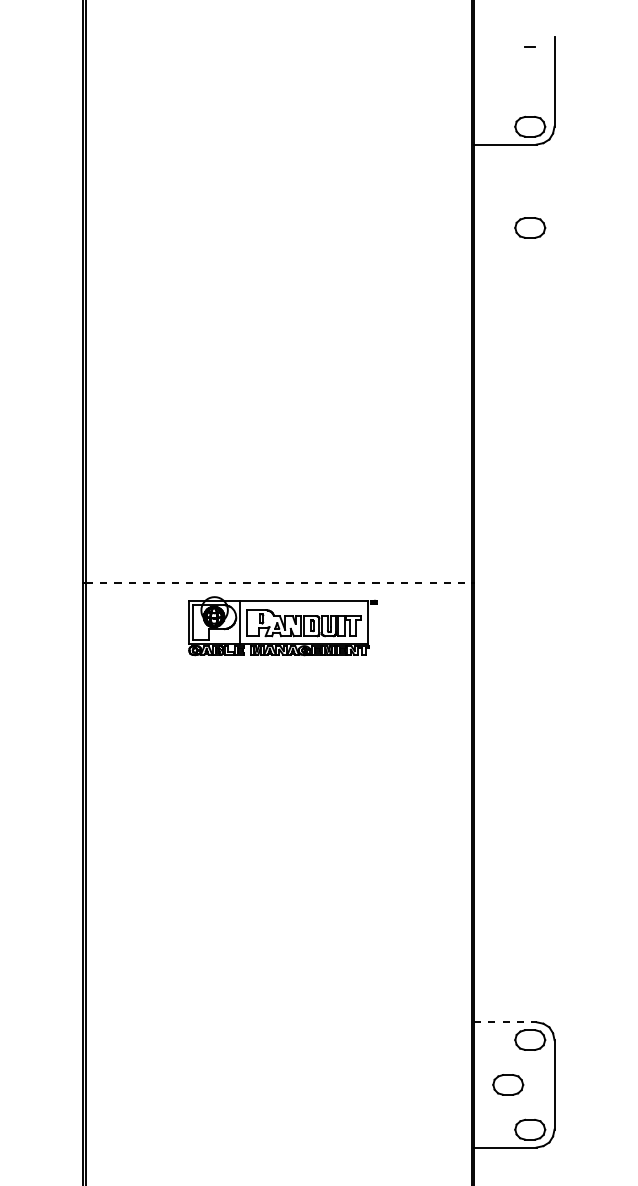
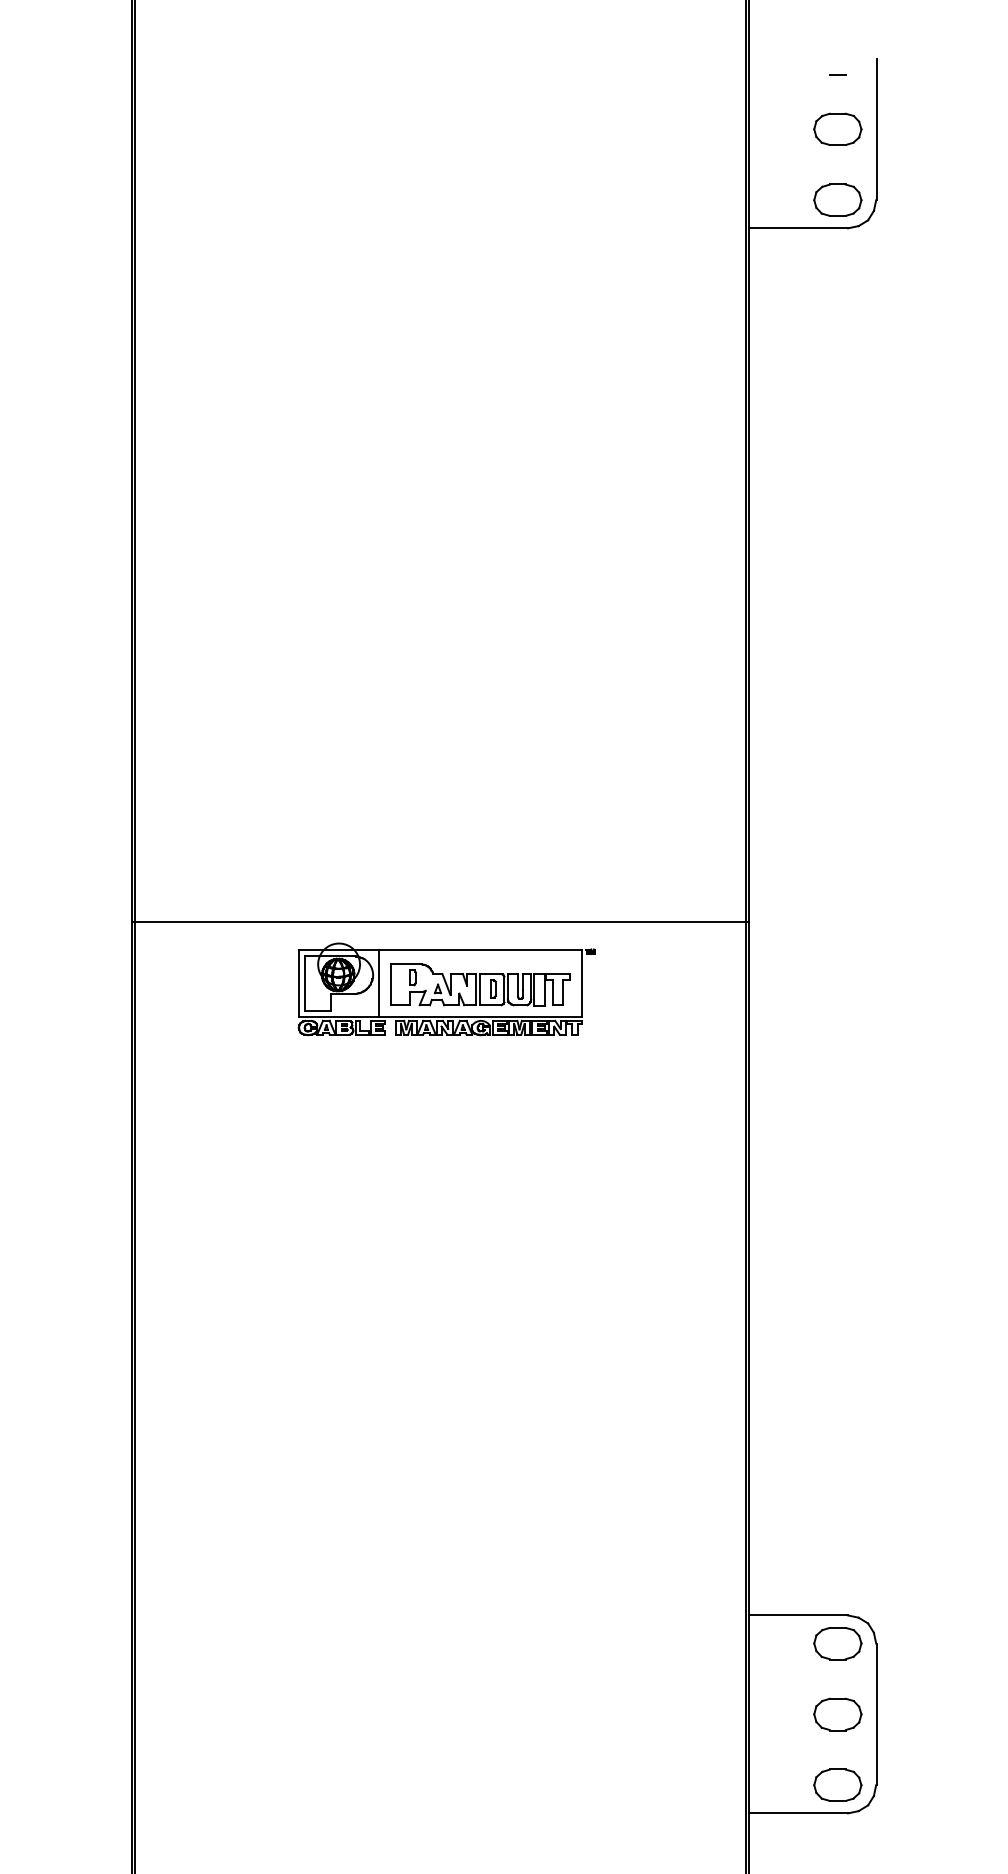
part: (530, 227) -> (838, 128), moved
line: (279, 583) -> (441, 921), dashed -> solid
line: (505, 1022) -> (798, 1615), dashed -> solid
part: (508, 1084) -> (838, 1713), moved

